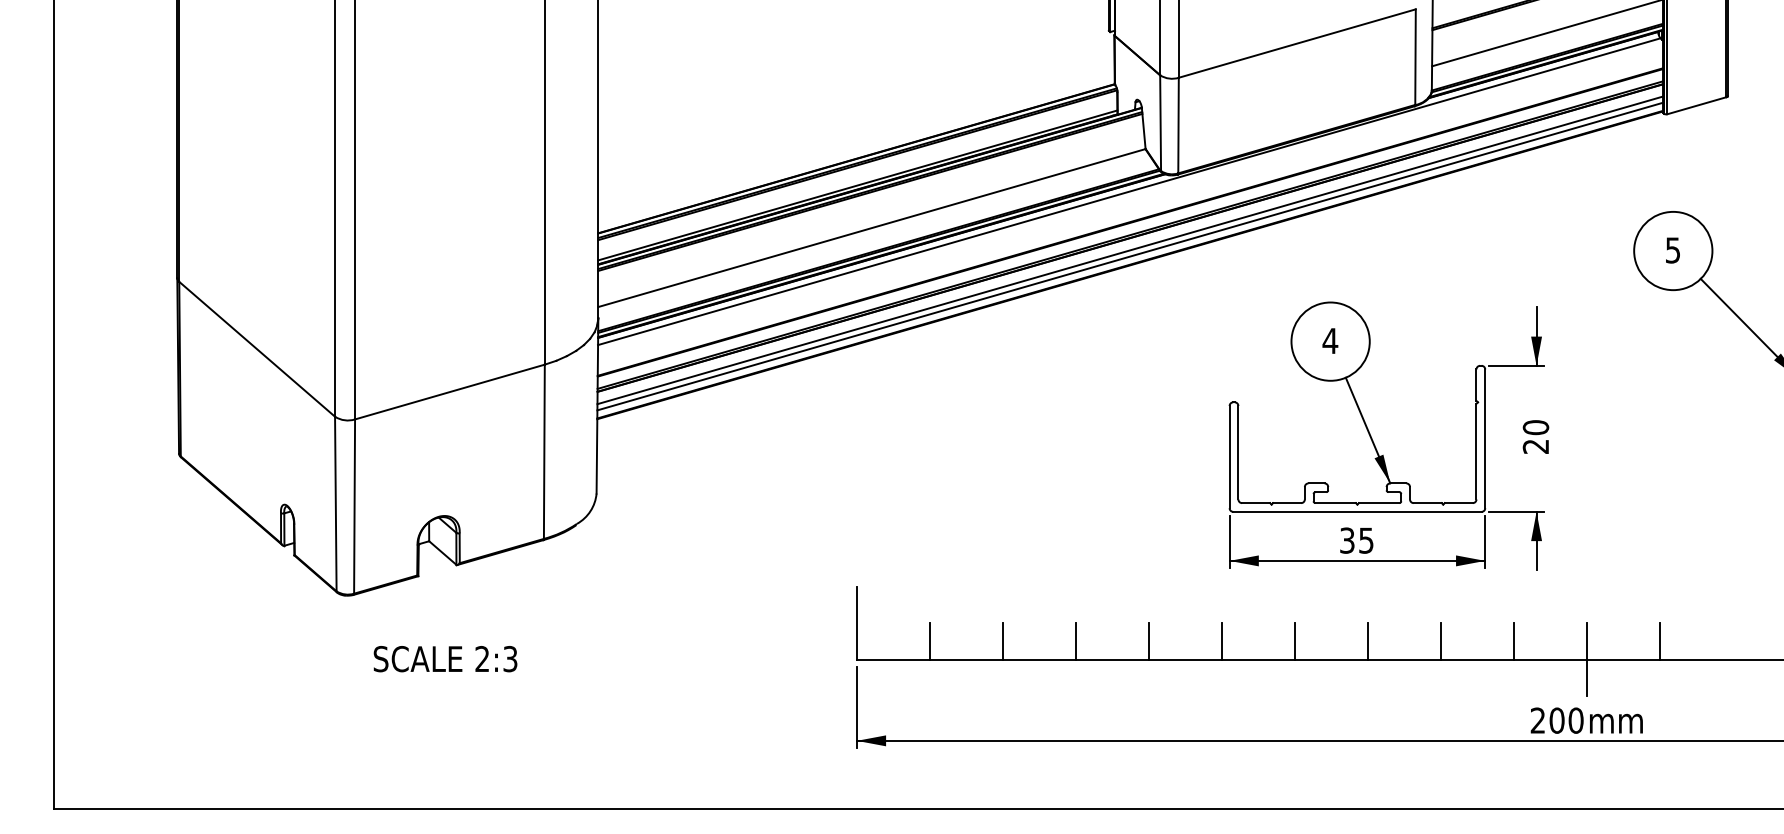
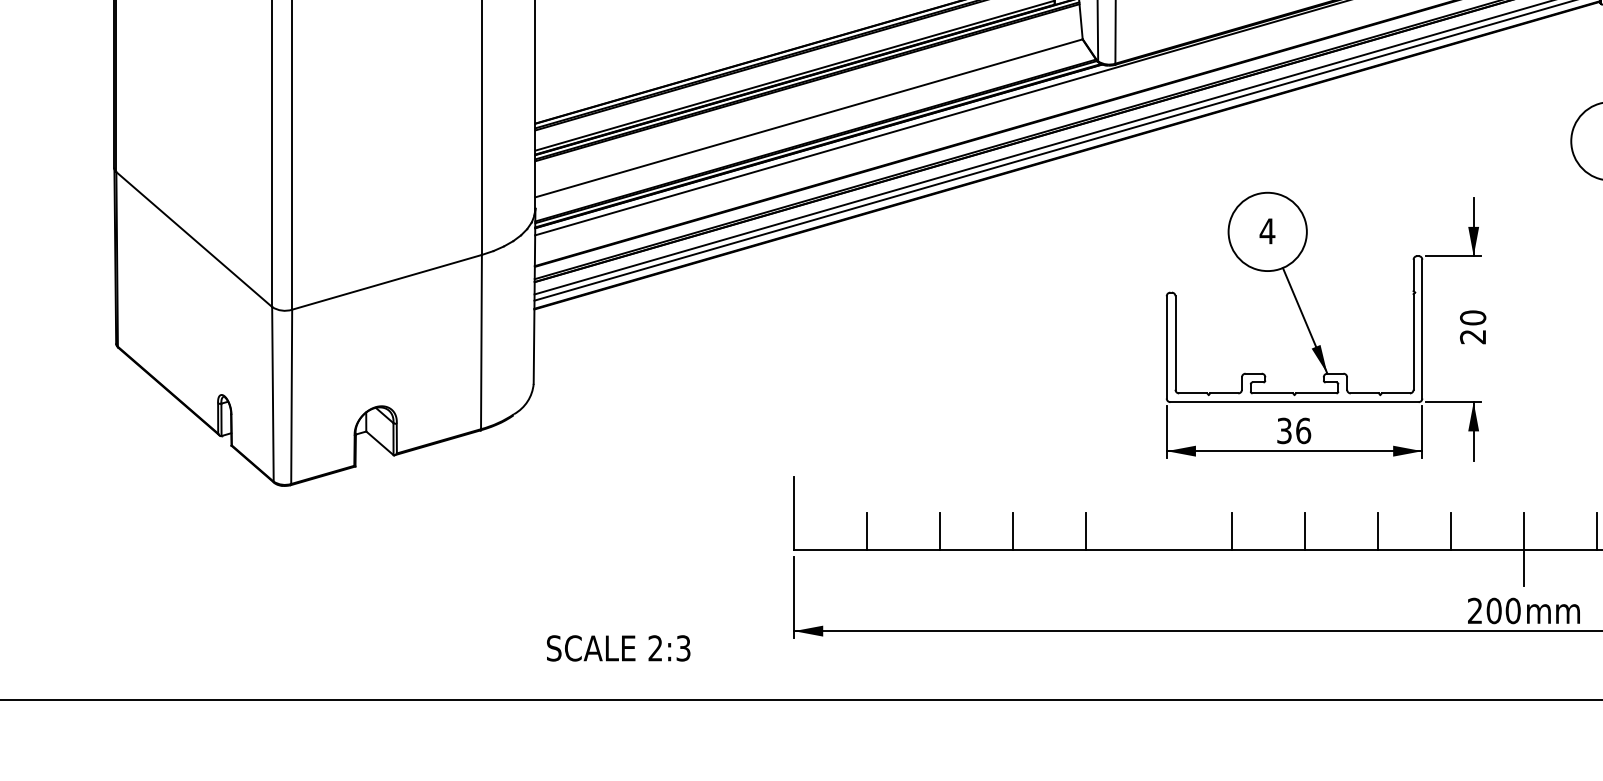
text: (1366, 540) -> (1303, 430), 35 -> 36
line: (1222, 641) -> (1159, 531), removed
text: (445, 659) -> (618, 648), moved

